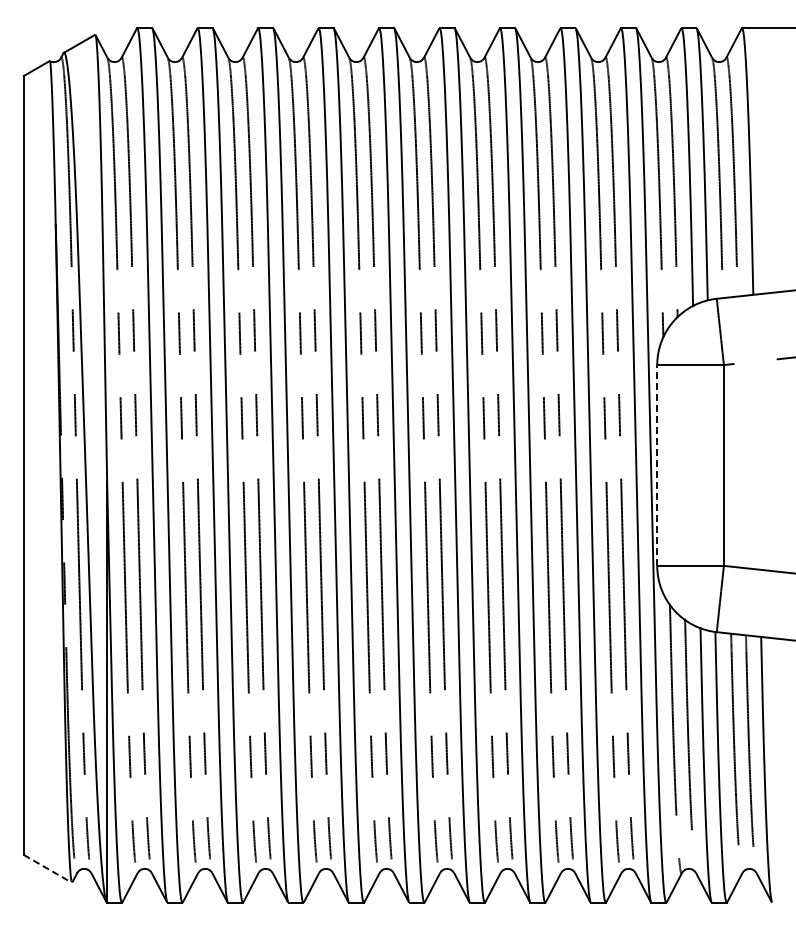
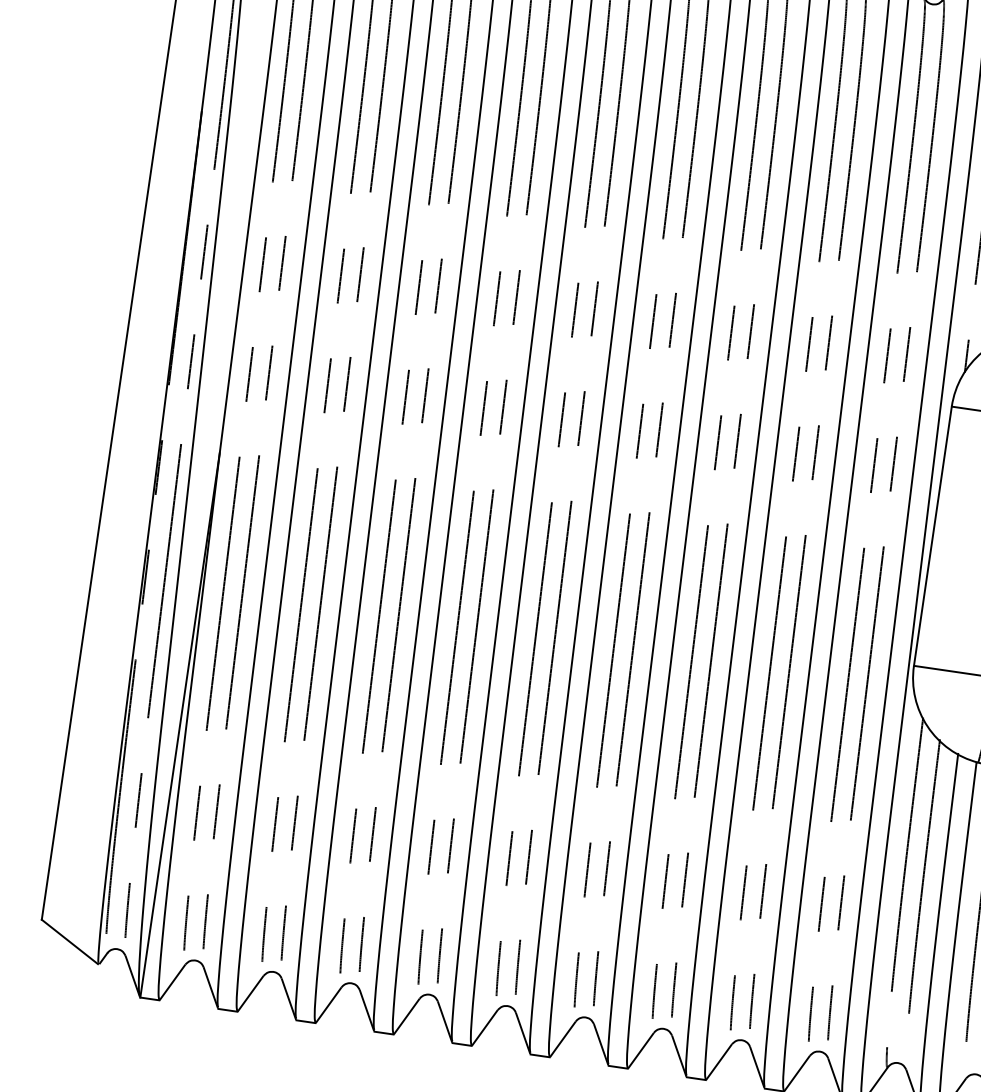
line: (657, 464) -> (933, 535), dashed -> solid
line: (48, 868) -> (71, 941), dashed -> solid

